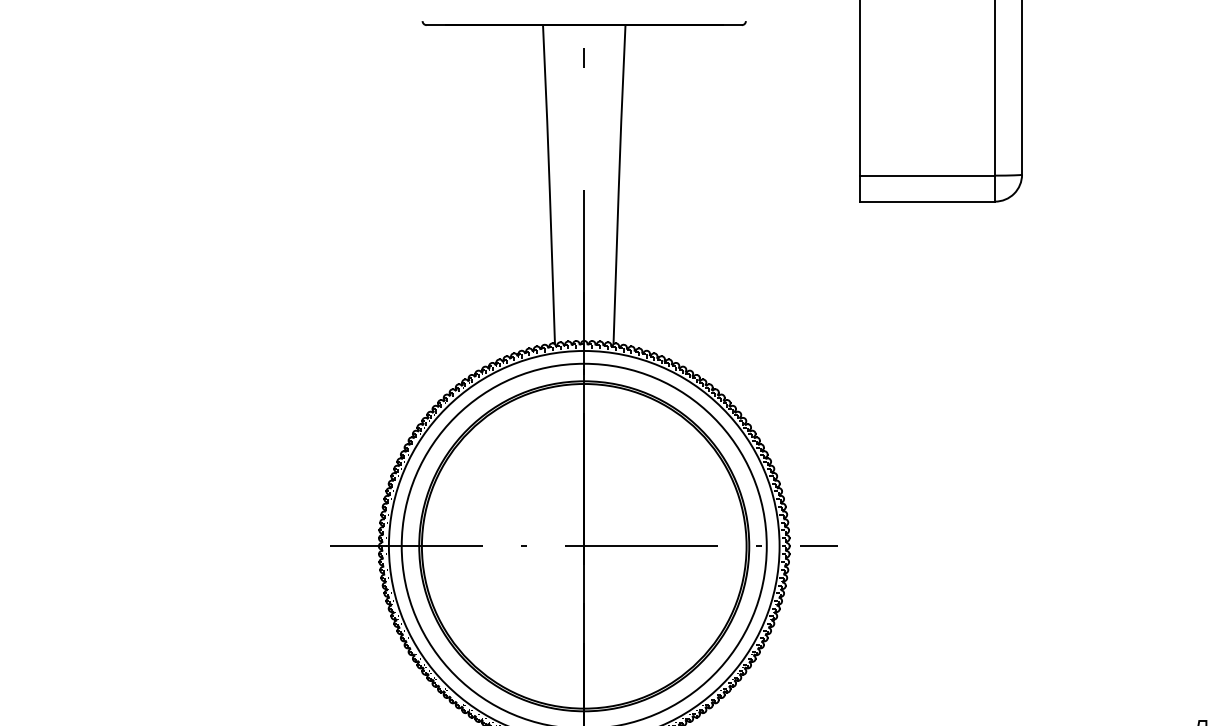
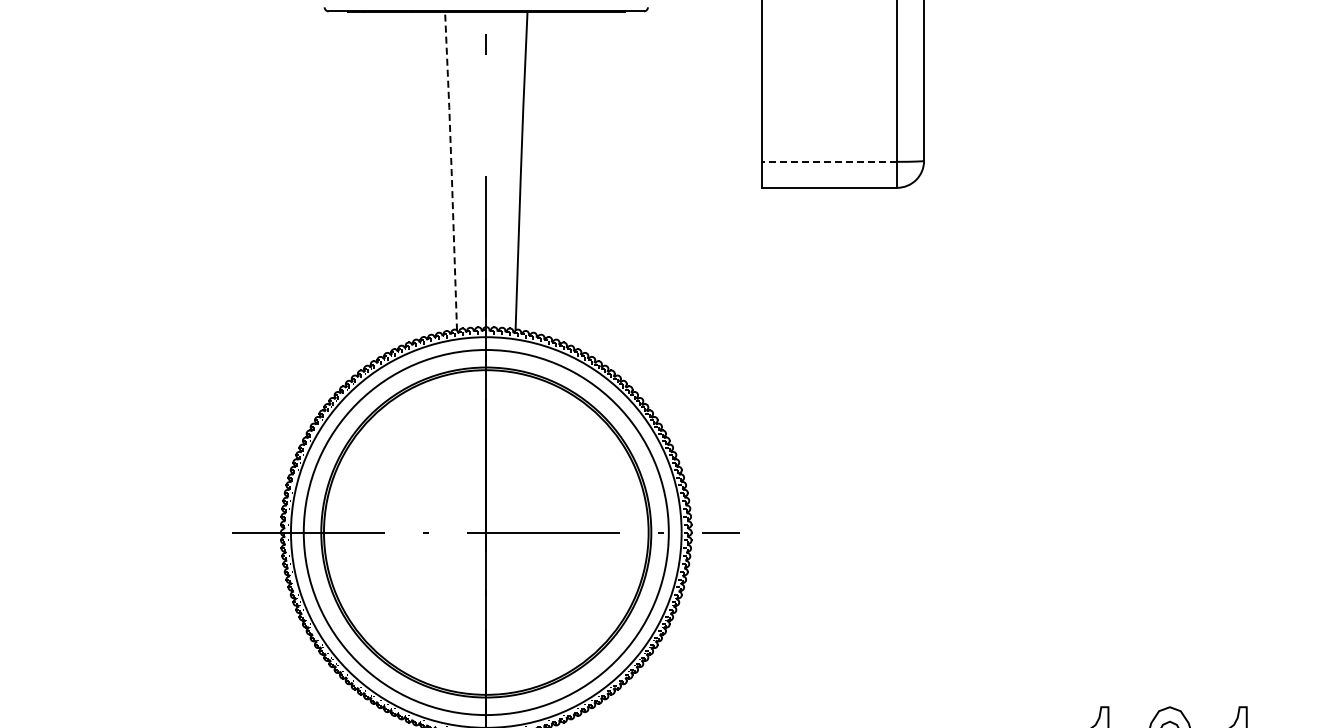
line: (927, 175) -> (829, 161), solid -> dashed
line: (549, 184) -> (451, 170), solid -> dashed

